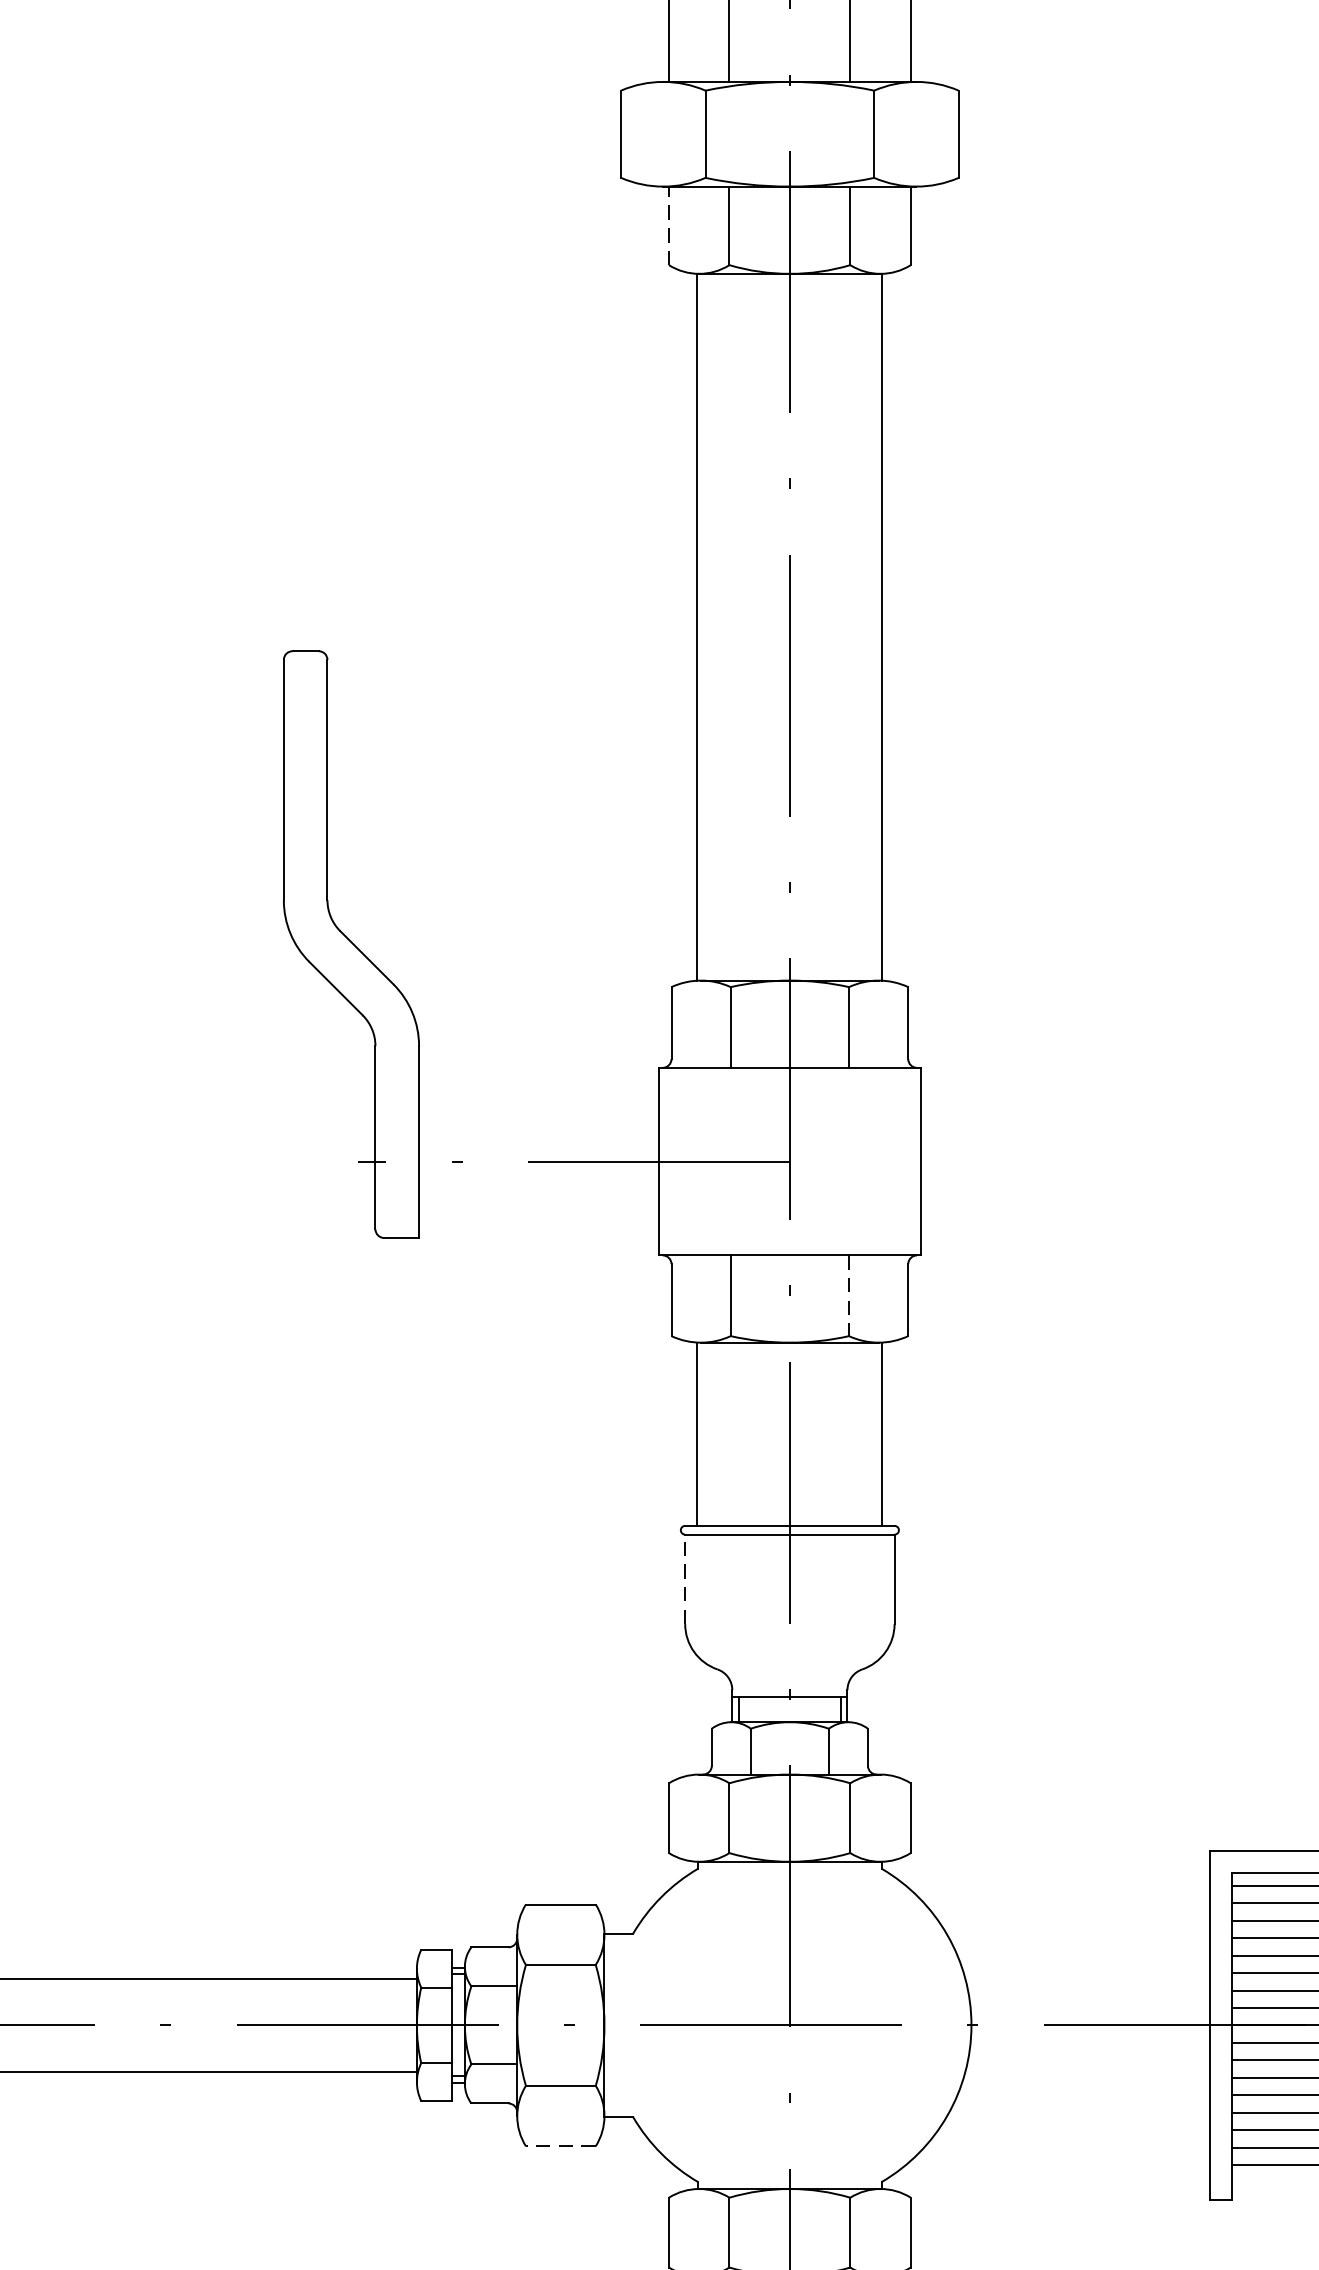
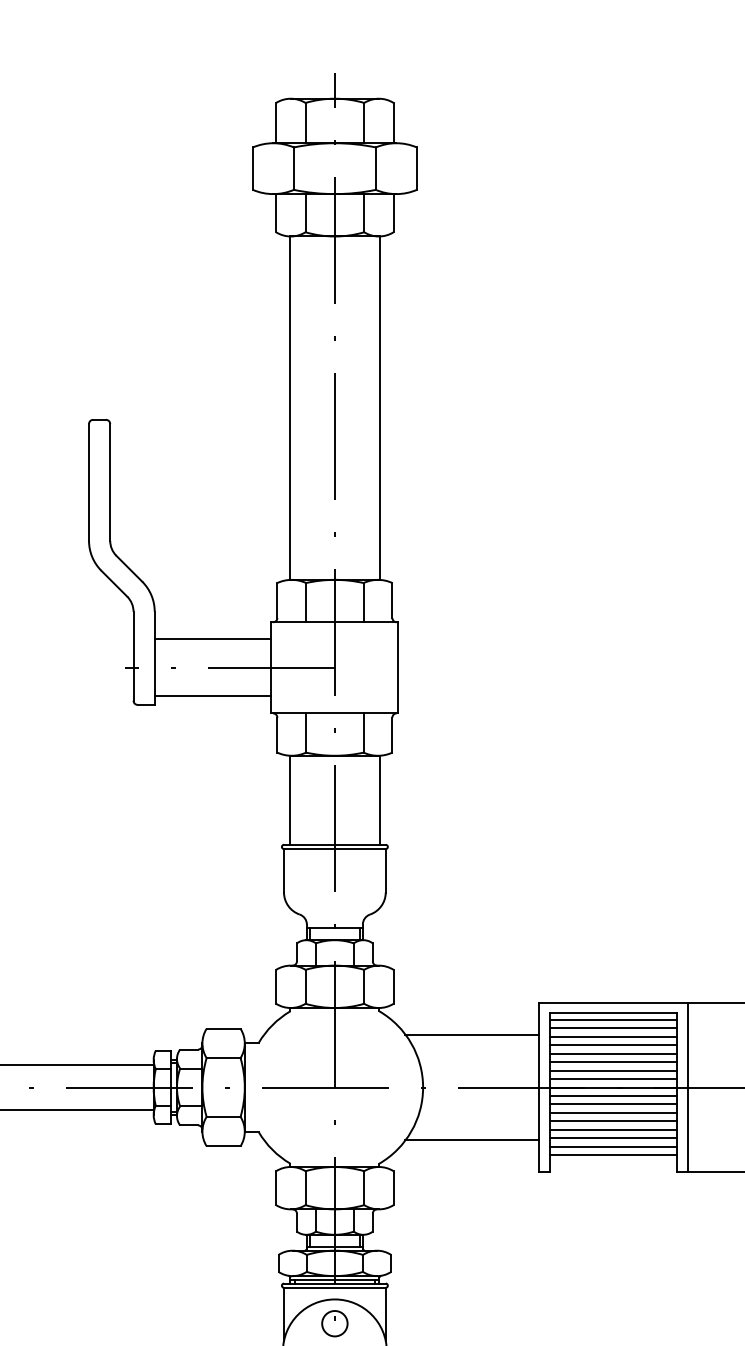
line: (669, 224) -> (276, 212), dashed -> solid
line: (537, 1103) -> (212, 639), added
line: (537, 1220) -> (212, 696), added
line: (848, 1296) -> (363, 733), dashed -> solid
line: (686, 1578) -> (284, 870), dashed -> solid
line: (1073, 1916) -> (472, 1034), added
line: (1073, 2134) -> (472, 1140), added
line: (560, 2146) -> (223, 1146), dashed -> solid

